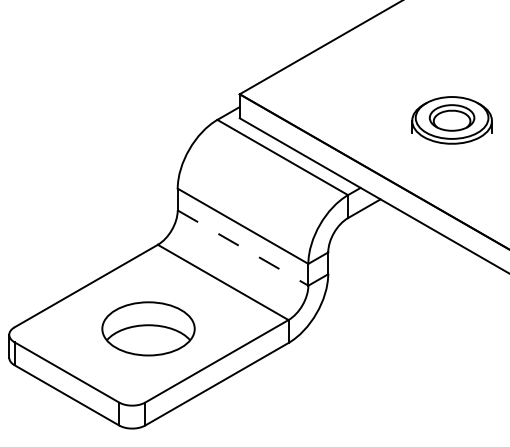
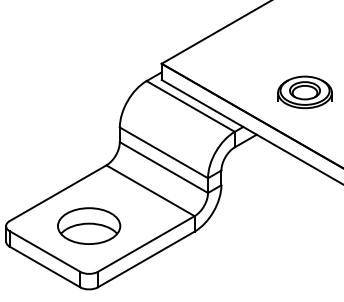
part: (451, 120) -> (304, 92), moved
line: (242, 247) -> (163, 167), dashed -> solid
part: (149, 327) -> (89, 225), moved

